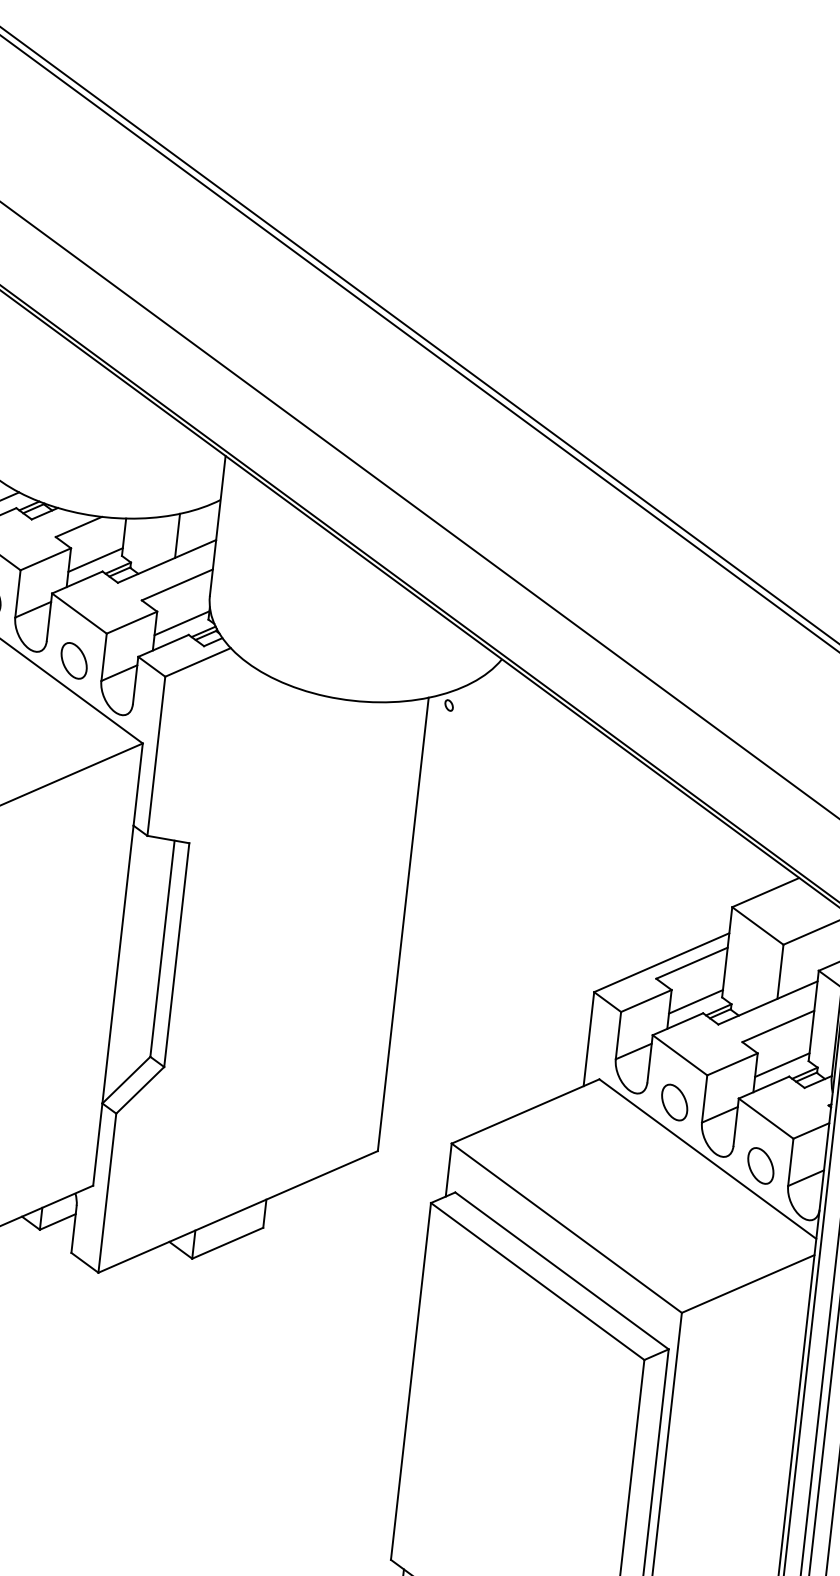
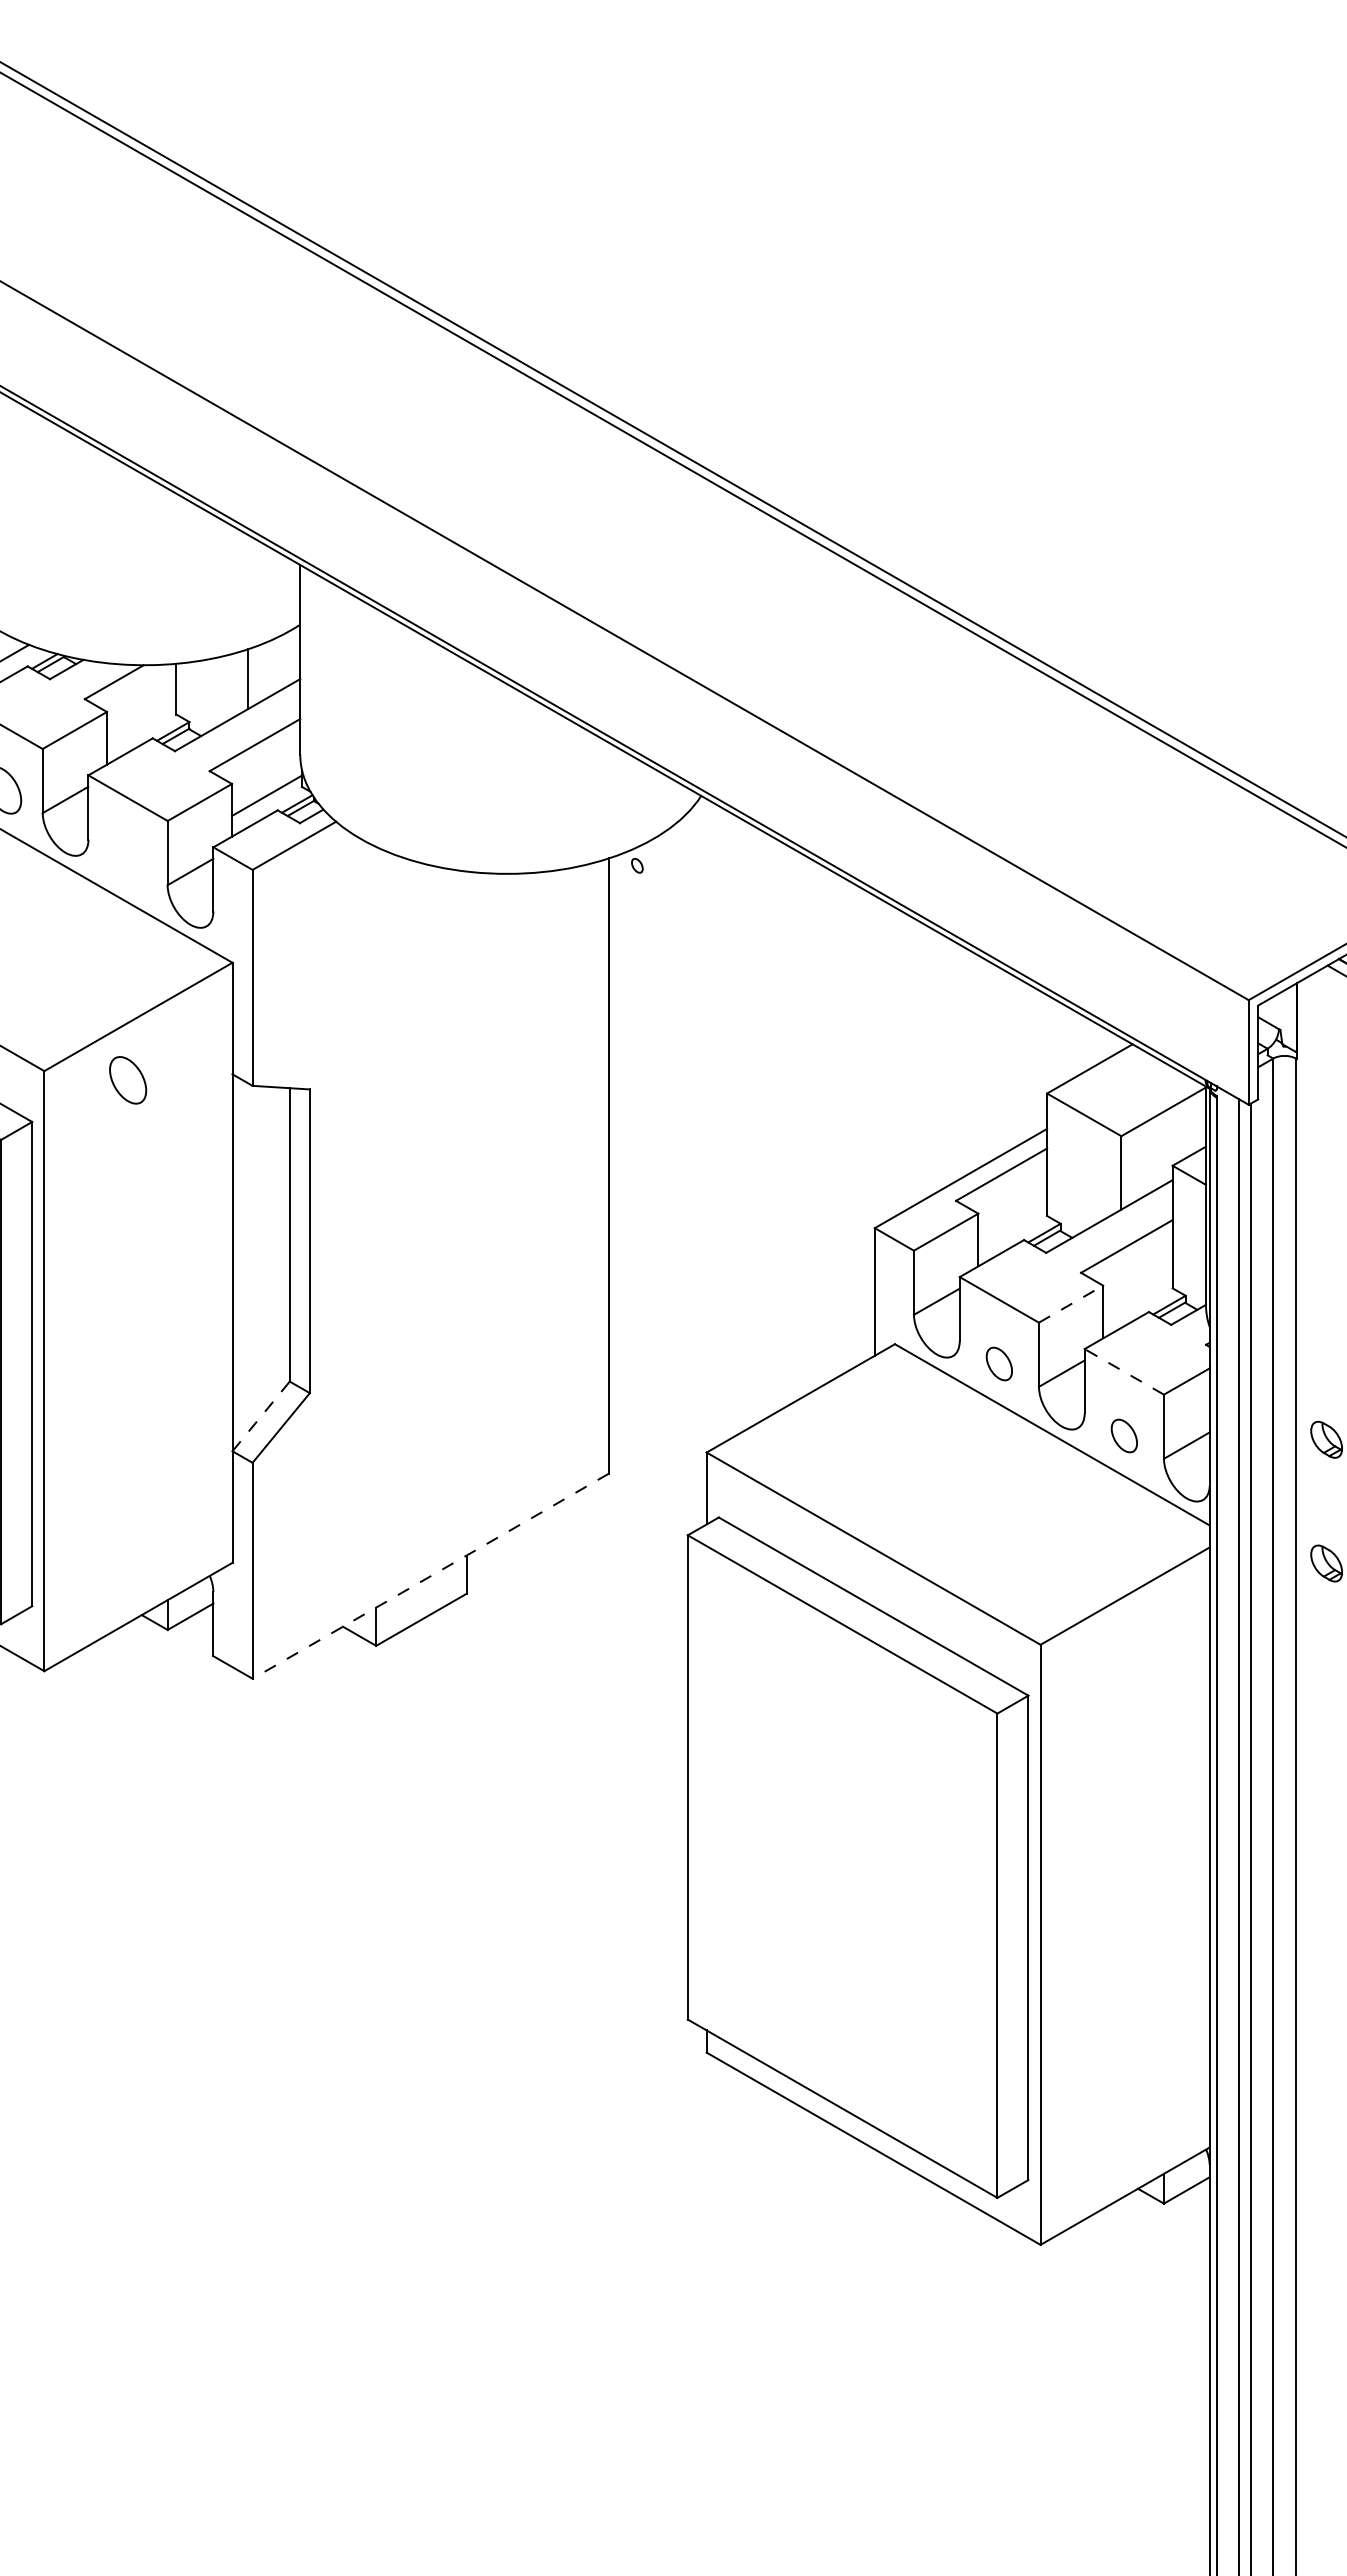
line: (95, 560) -> (141, 724), removed
part: (74, 661) -> (128, 1080), moved
line: (695, 1001) -> (1012, 1225), removed
line: (732, 1063) -> (1071, 1303), solid -> dashed
line: (781, 1064) -> (1137, 1297), removed
line: (126, 1080) -> (261, 1416), solid -> dashed
part: (674, 1102) -> (999, 1363), size x0.7
line: (766, 1118) -> (1124, 1371), solid -> dashed
part: (761, 1165) -> (1124, 1435), size x0.7
line: (237, 1212) -> (430, 1576), solid -> dashed

